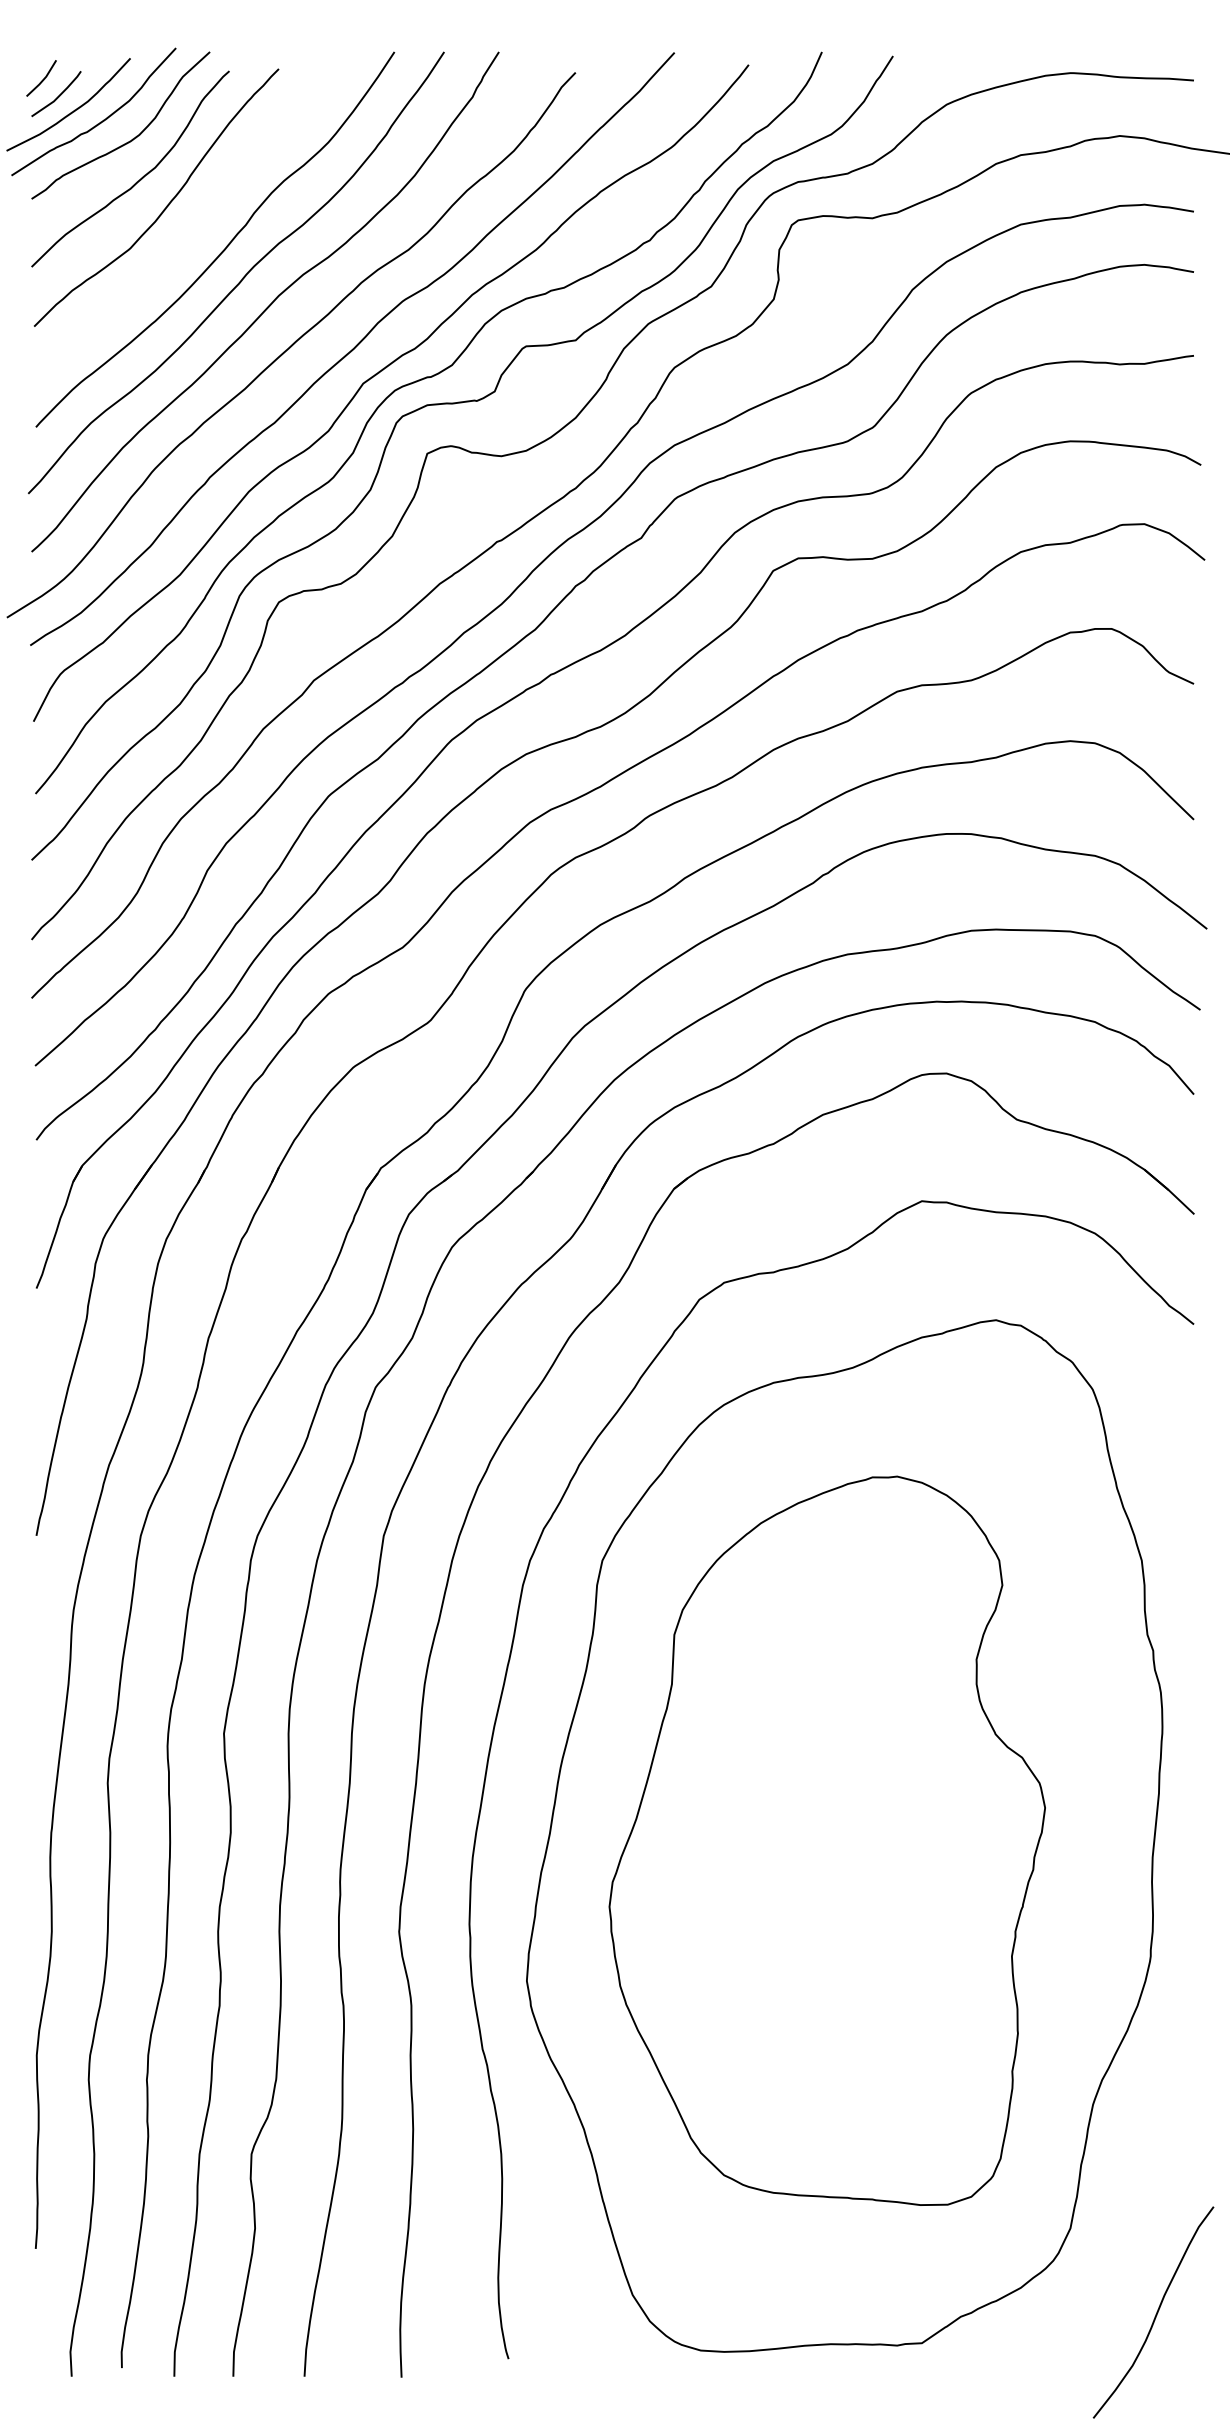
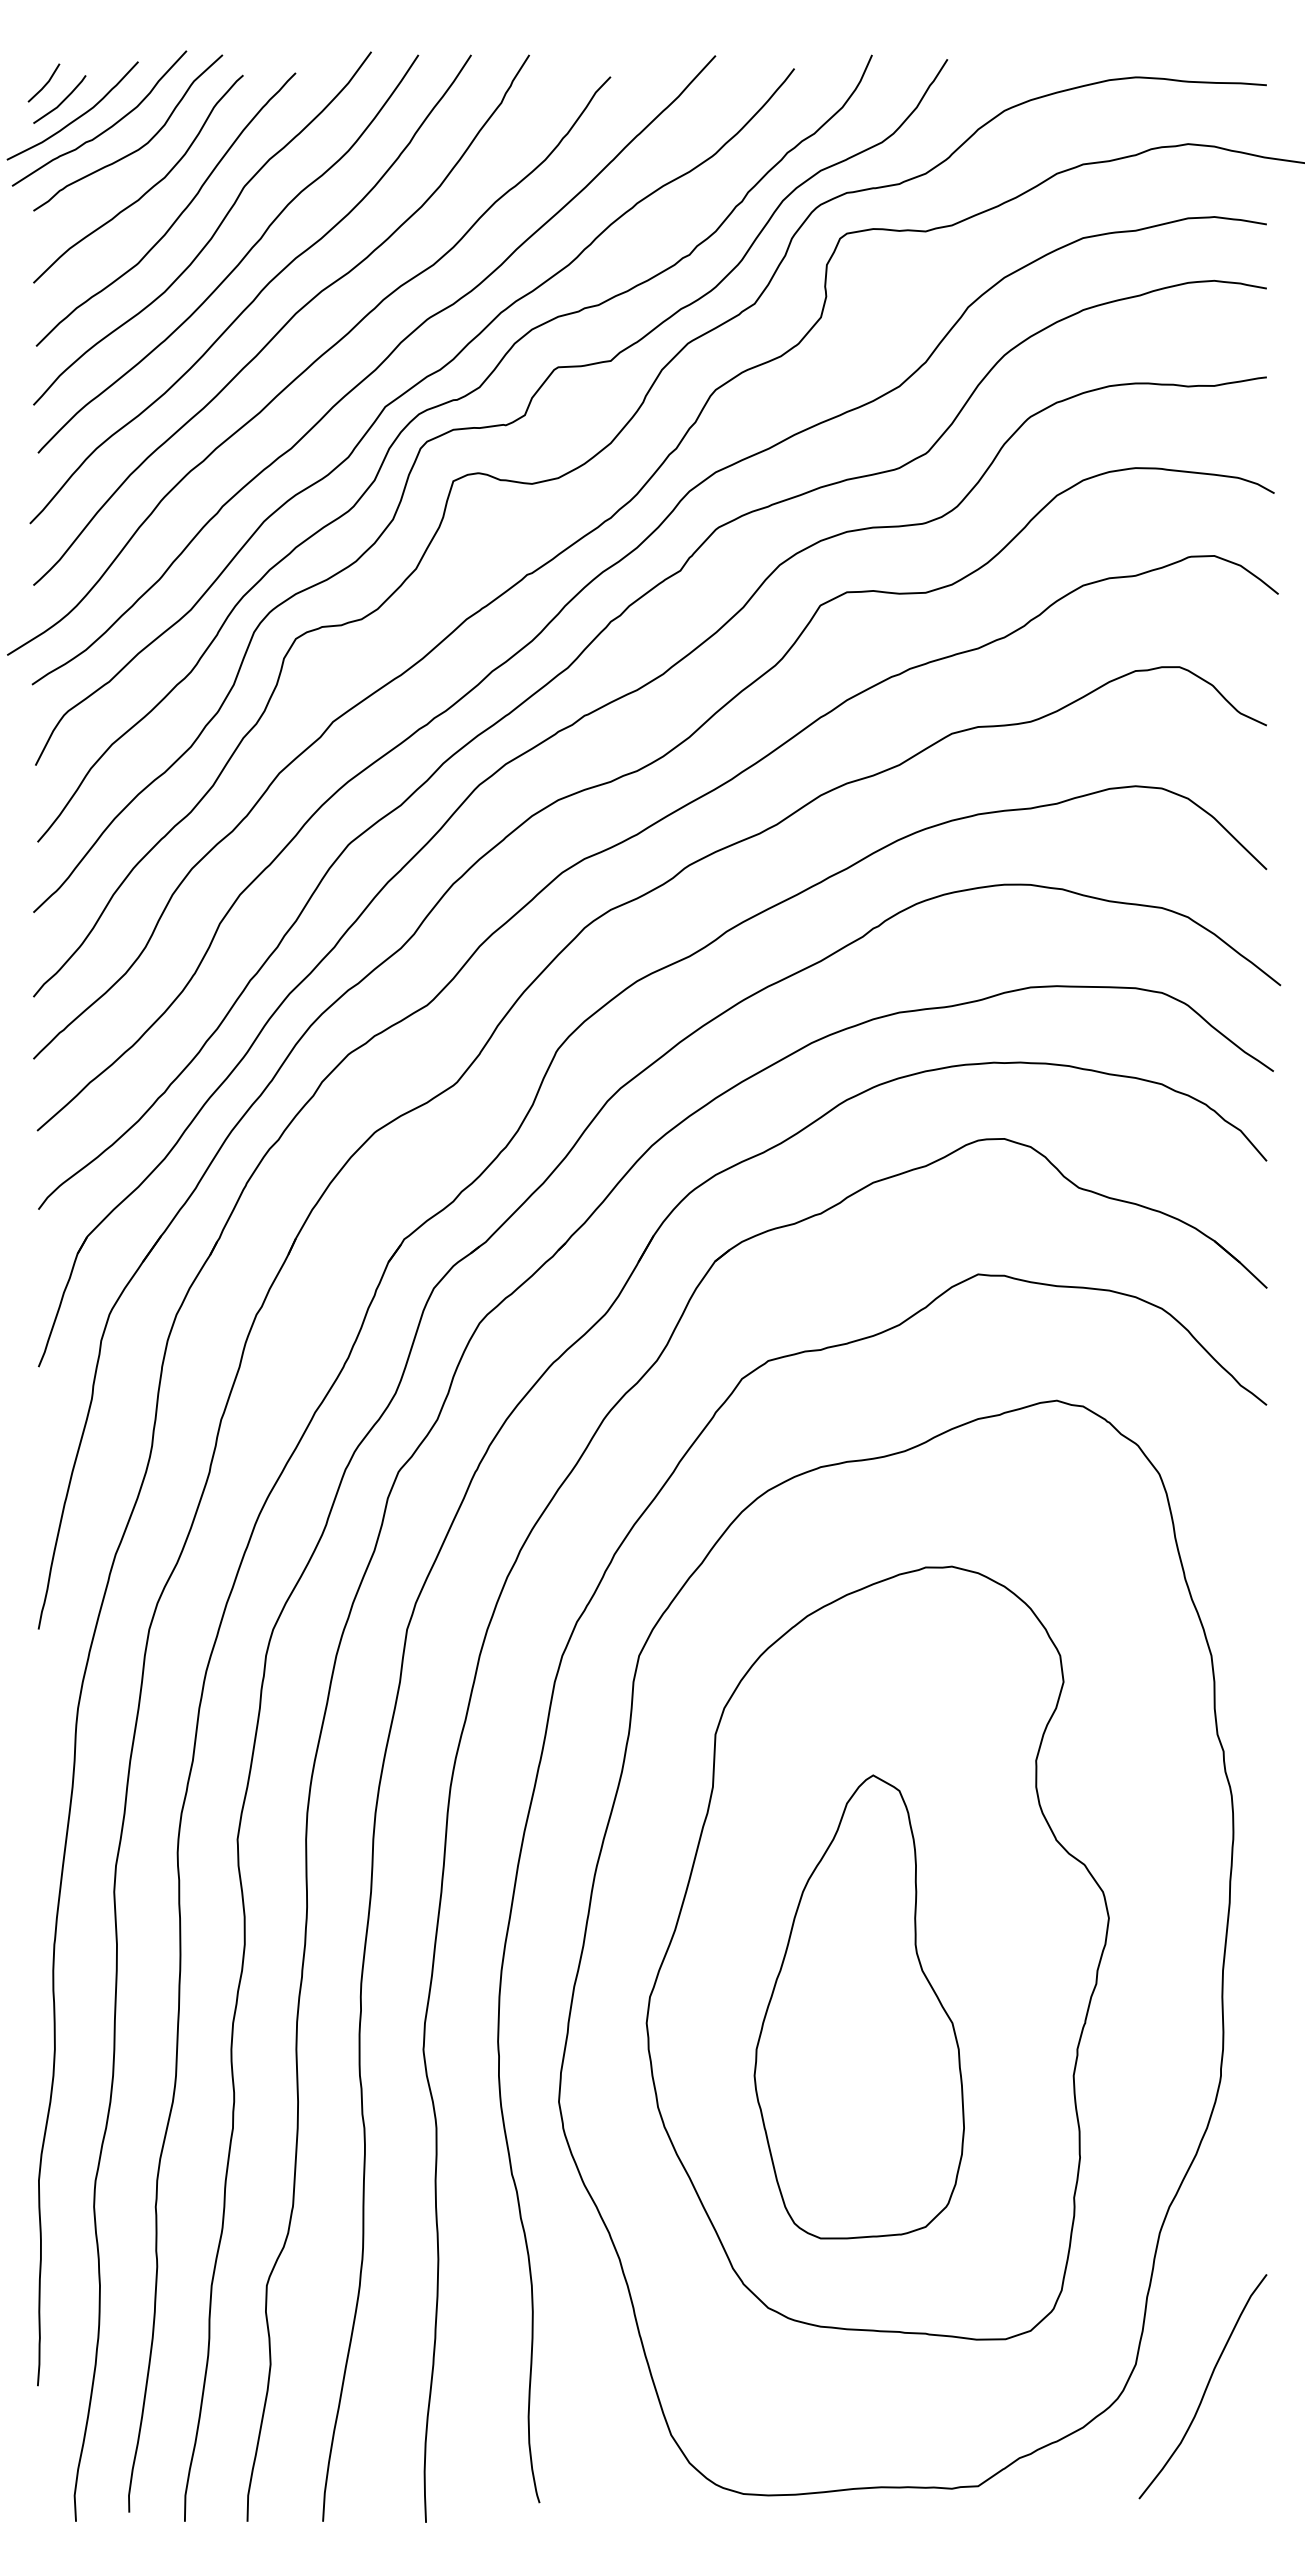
curve: (200, 221) -> (212, 234), added
part: (809, 1891) -> (858, 2006), added
curve: (1155, 2313) -> (1205, 2387), moved

